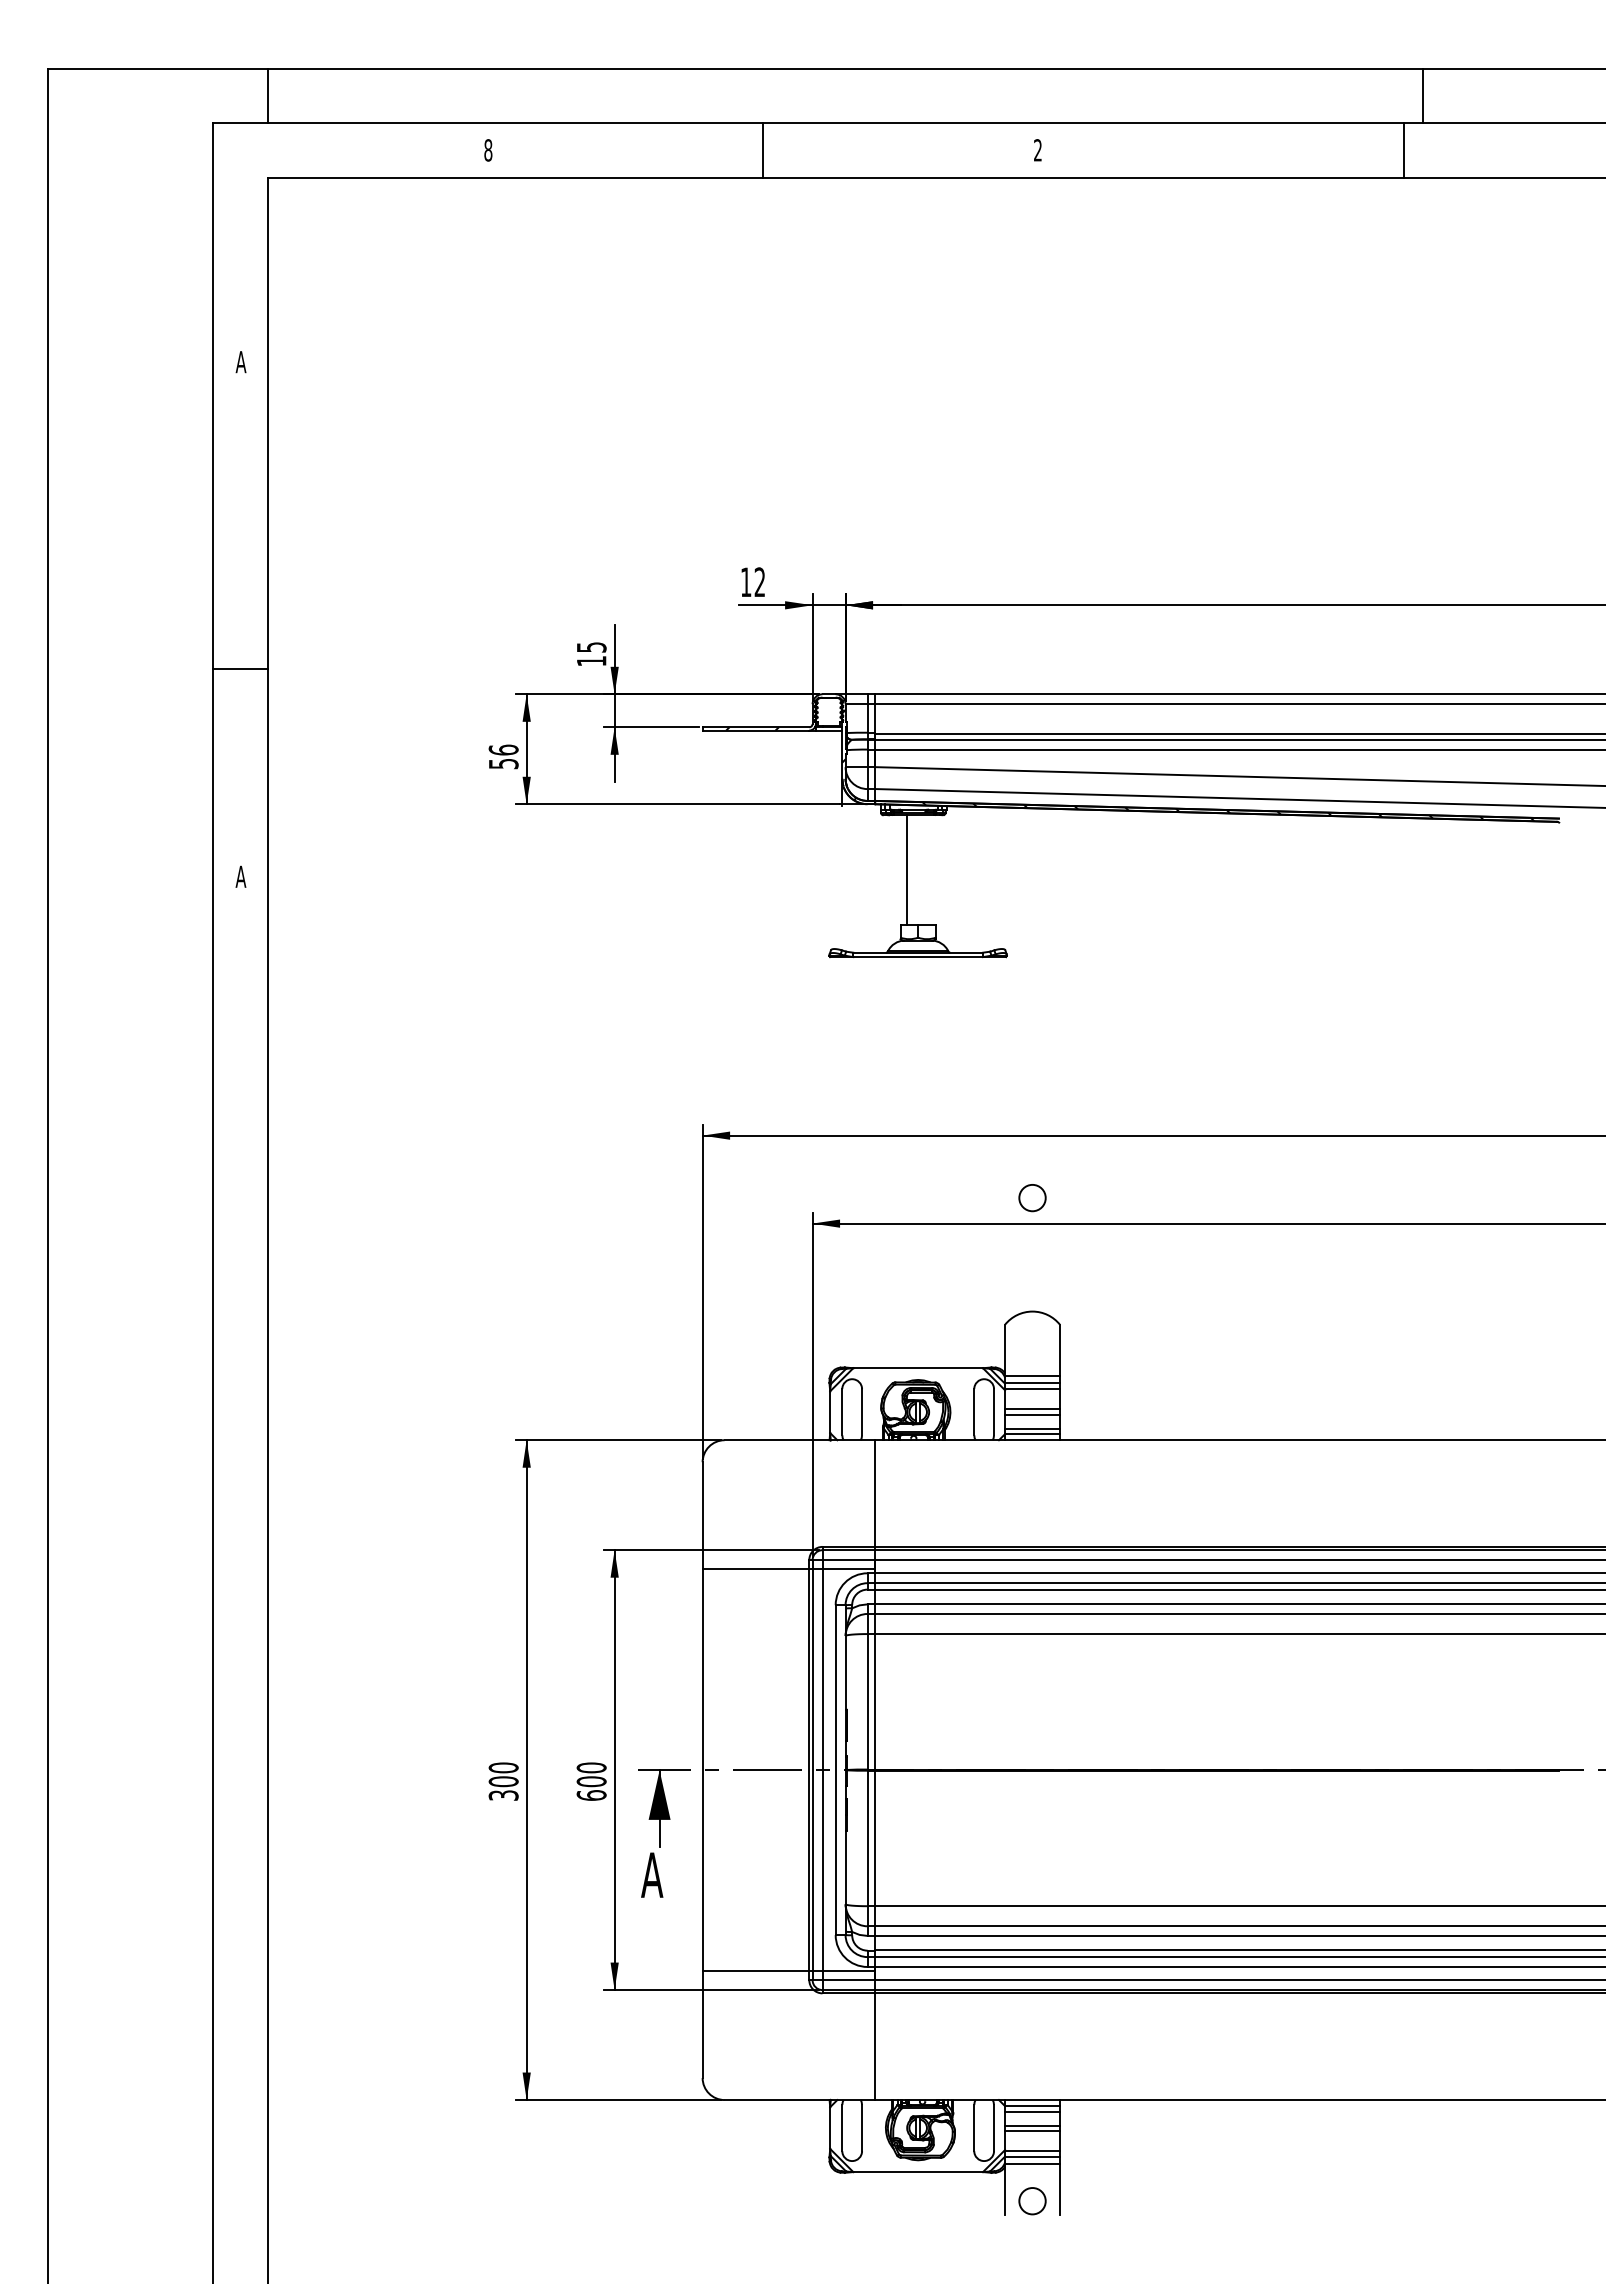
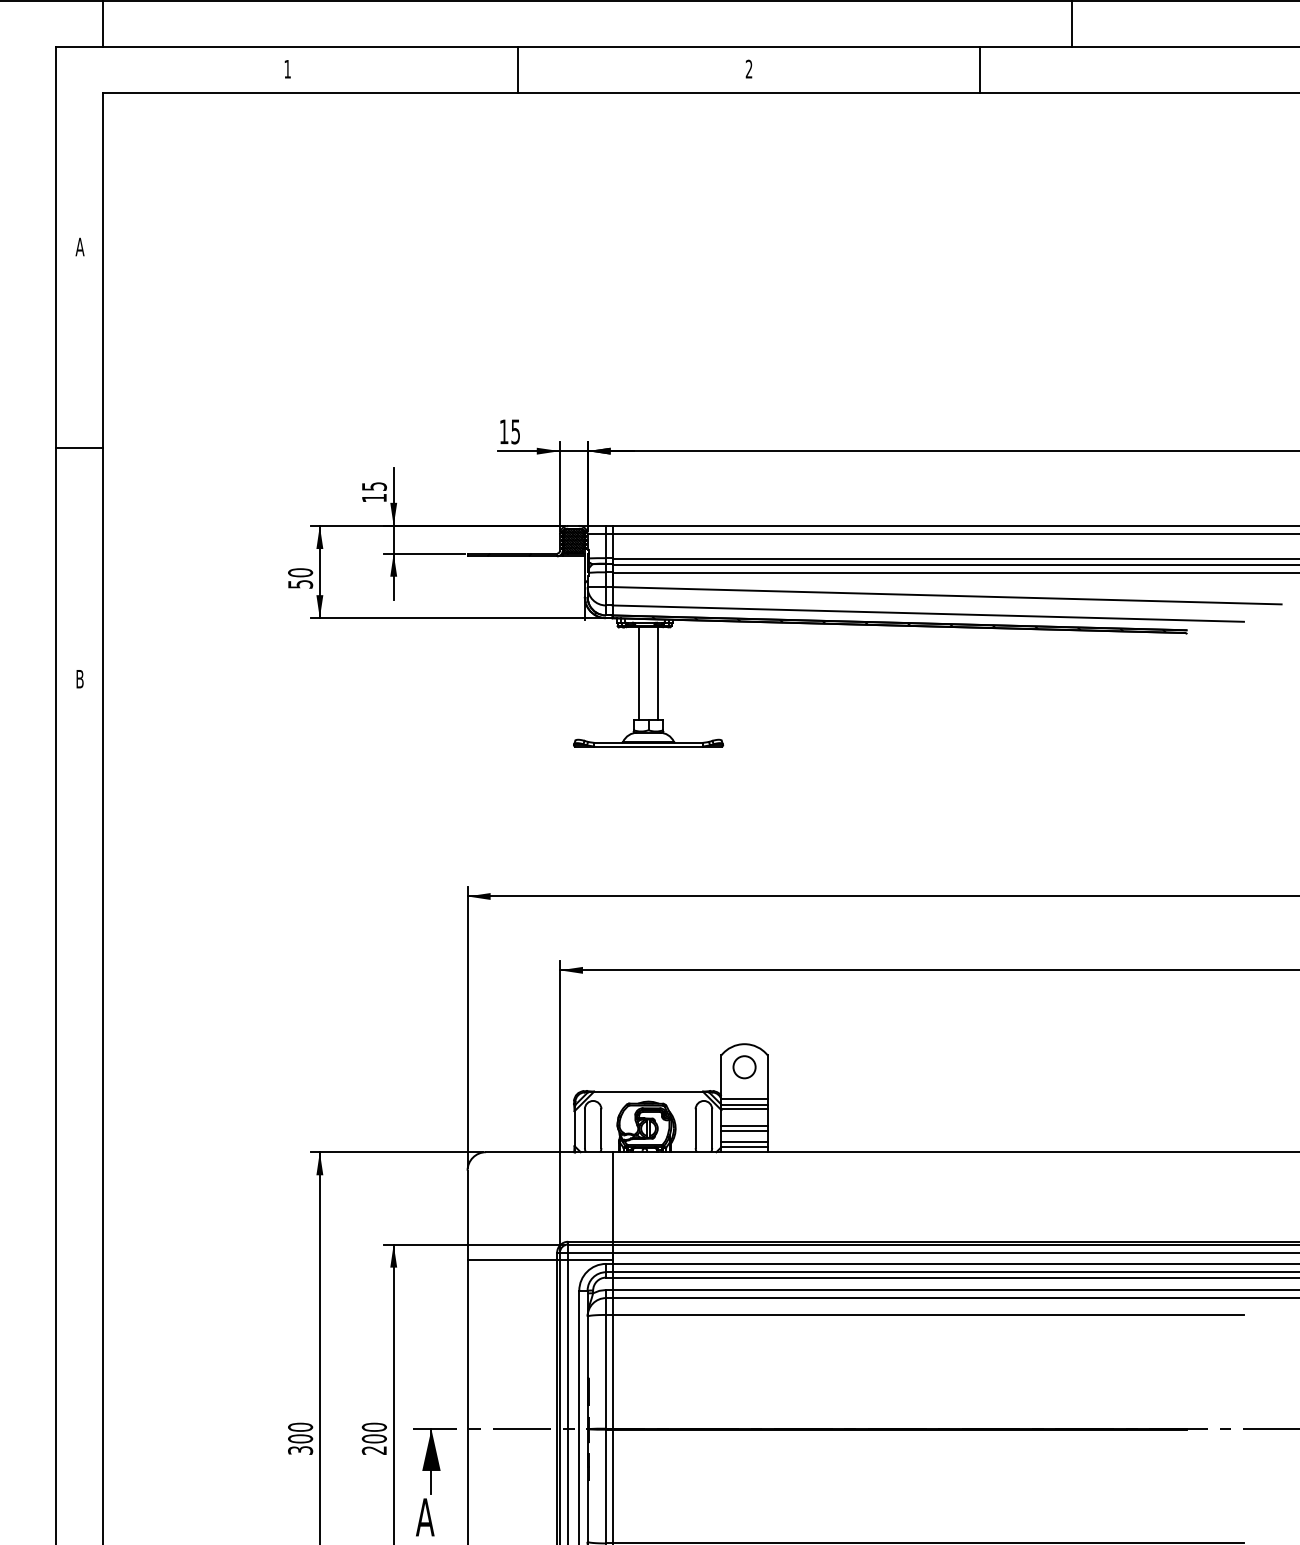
text: (488, 150) -> (287, 69), 8 -> 1
line: (1403, 150) -> (979, 69), moved
text: (759, 582) -> (515, 432), 12 -> 15
line: (239, 668) -> (78, 448), moved
hatch: (829, 711) -> (574, 540), added
text: (503, 749) -> (300, 572), 56 -> 50
line: (929, 870) -> (658, 673), added
text: (240, 876) -> (79, 678), A -> B
circle: (1032, 1198) -> (744, 1067), moved
text: (591, 1795) -> (374, 1450), 600 -> 200

